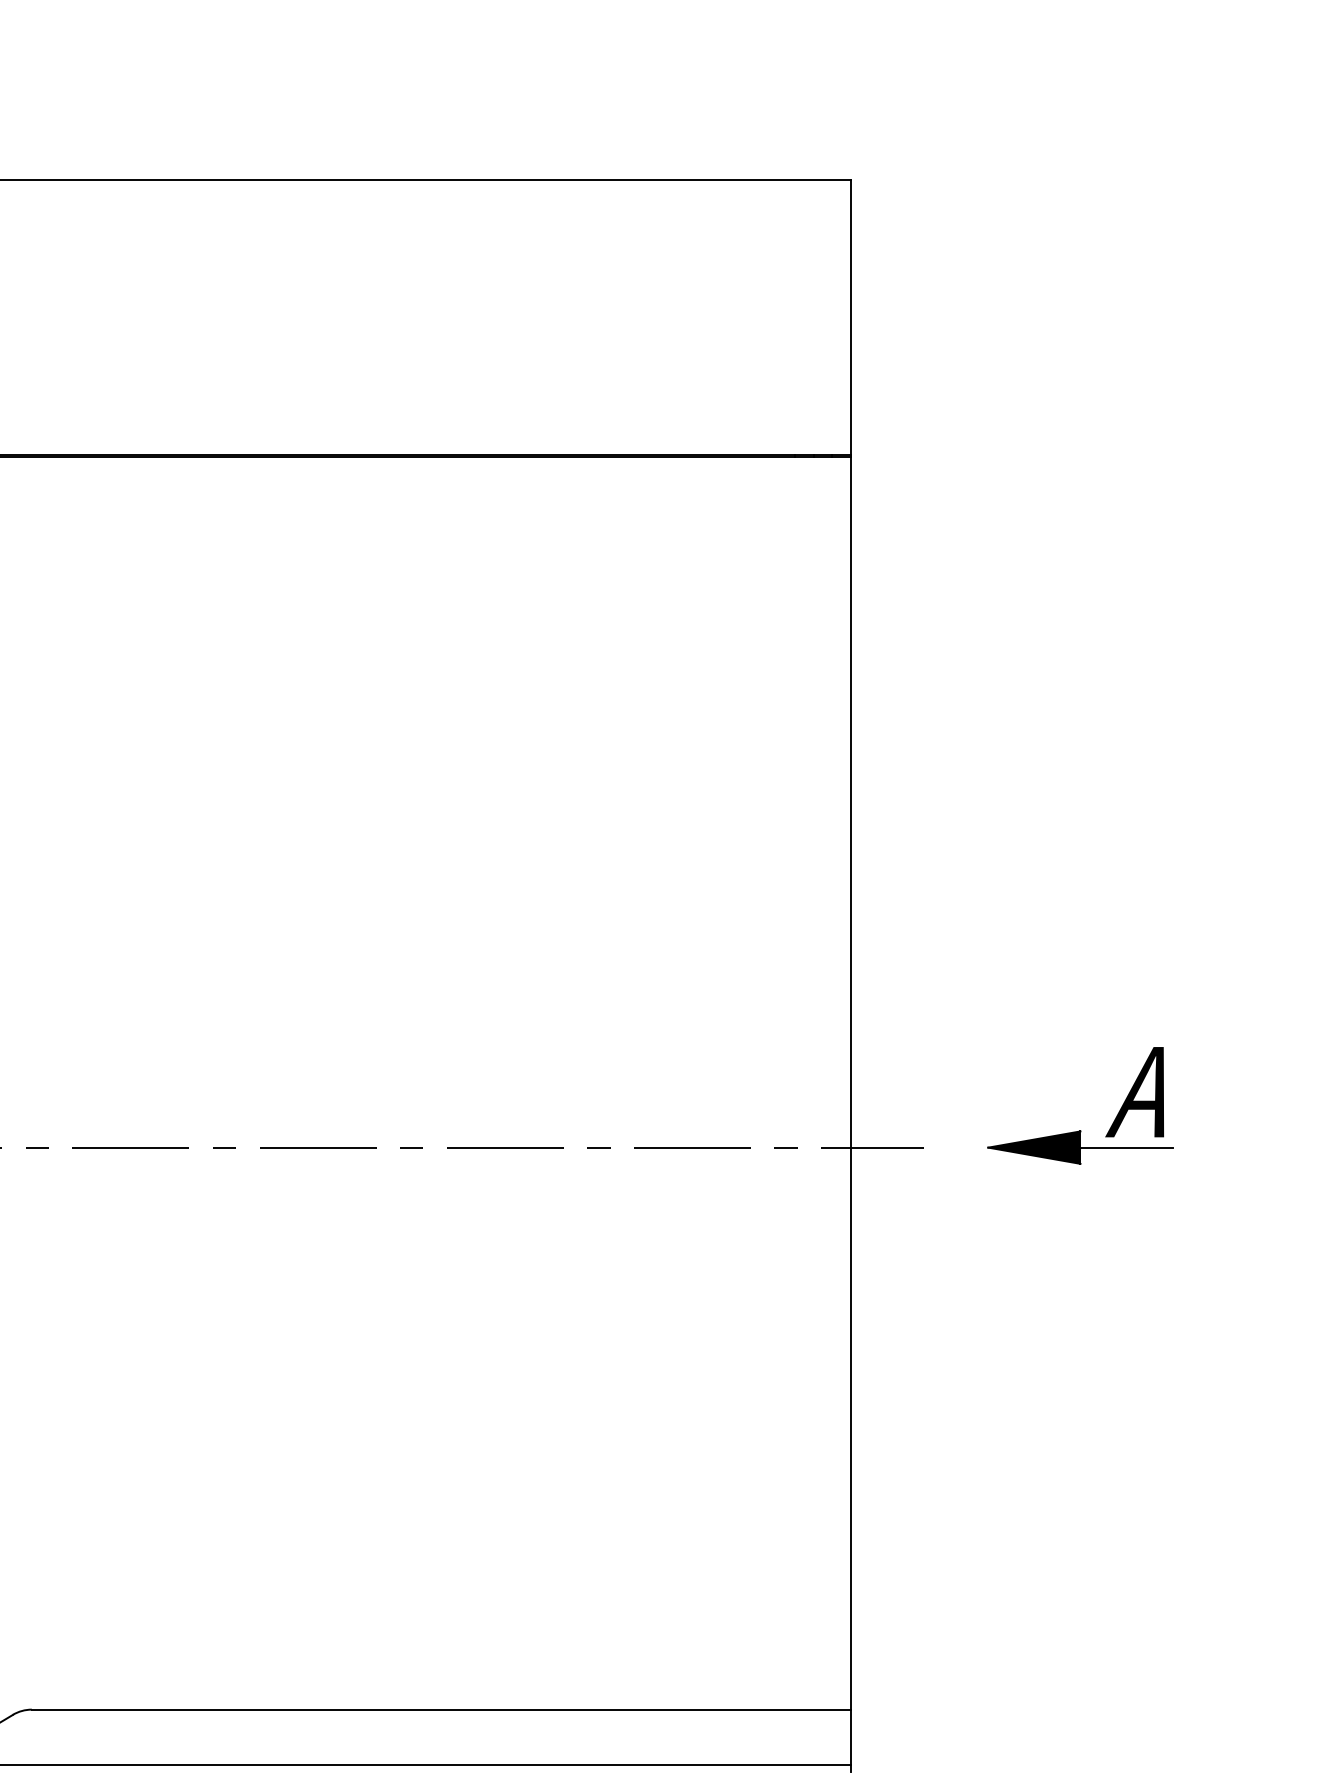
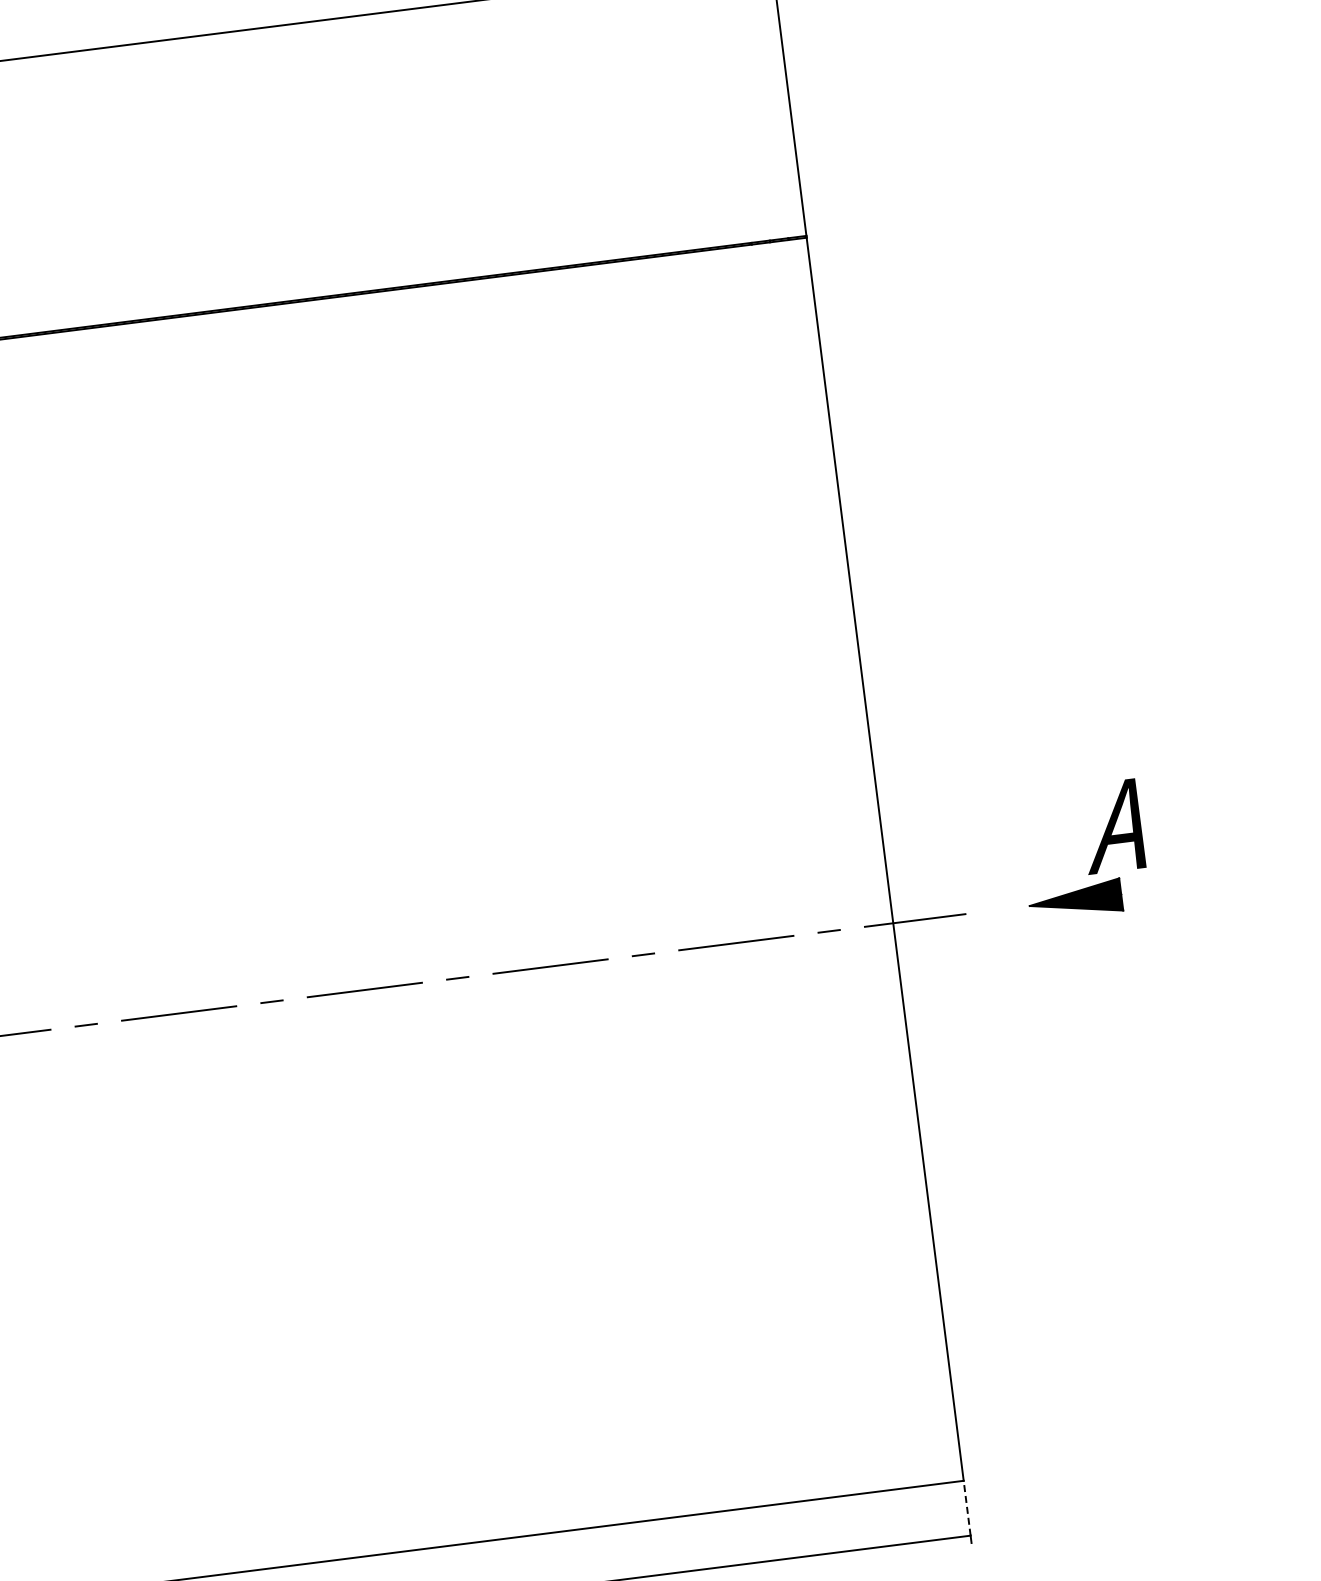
text: (1134, 1092) -> (1111, 826), moved
line: (1126, 1147) -> (1166, 888), removed
line: (850, 1737) -> (967, 1508), solid -> dashed

